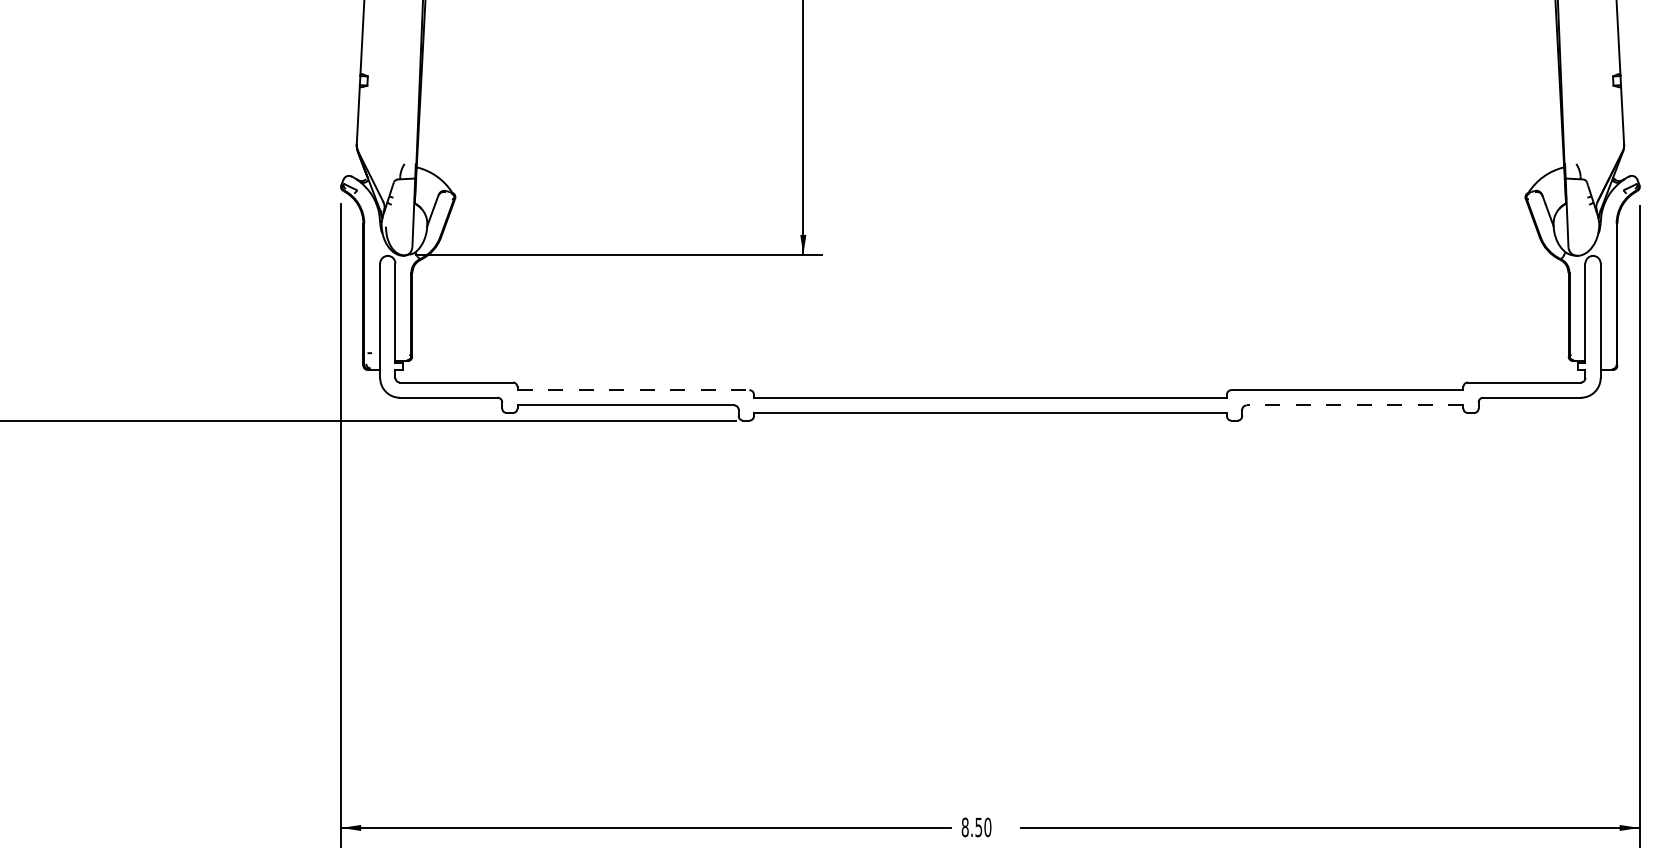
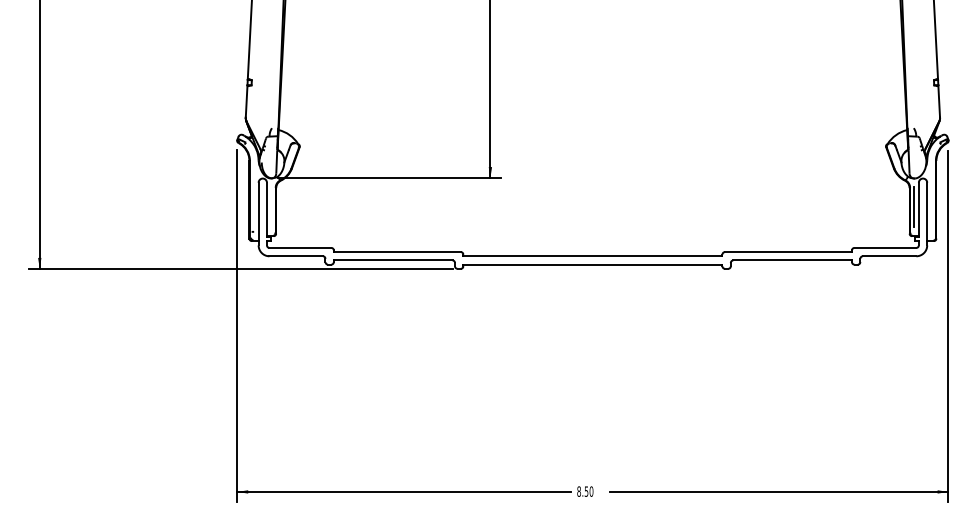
line: (1577, 306) -> (914, 206), added
line: (633, 390) -> (397, 252), dashed -> solid
line: (1354, 405) -> (792, 260), dashed -> solid

